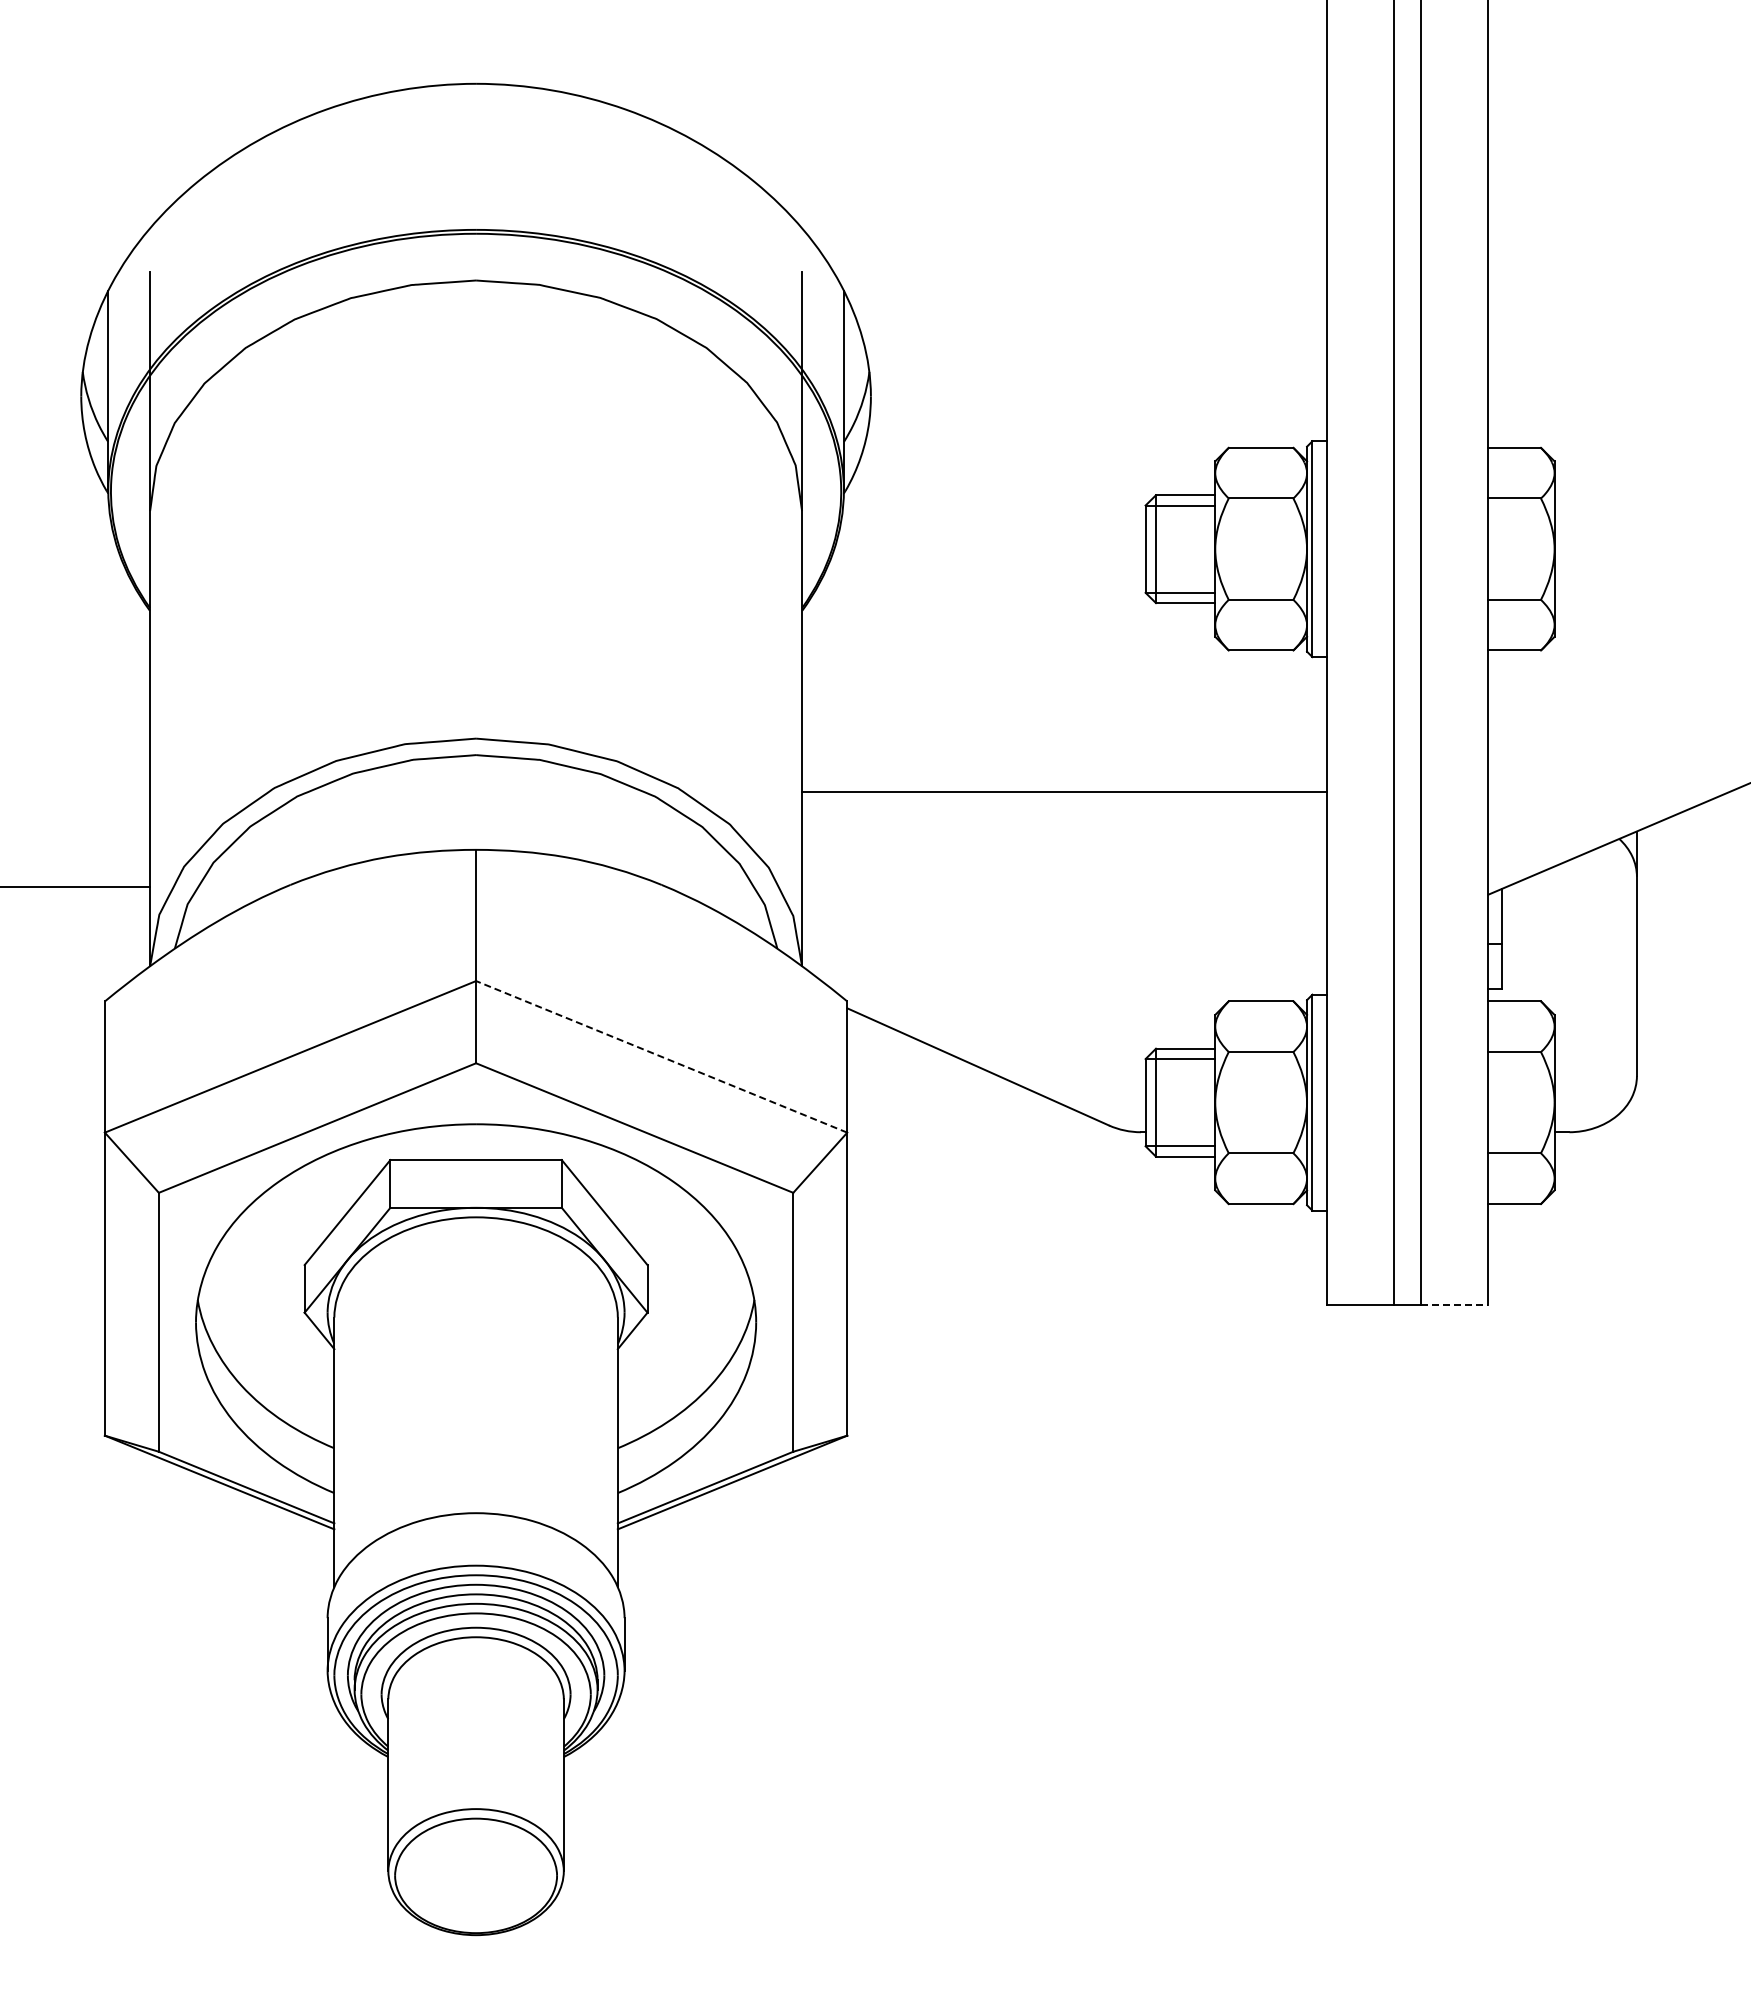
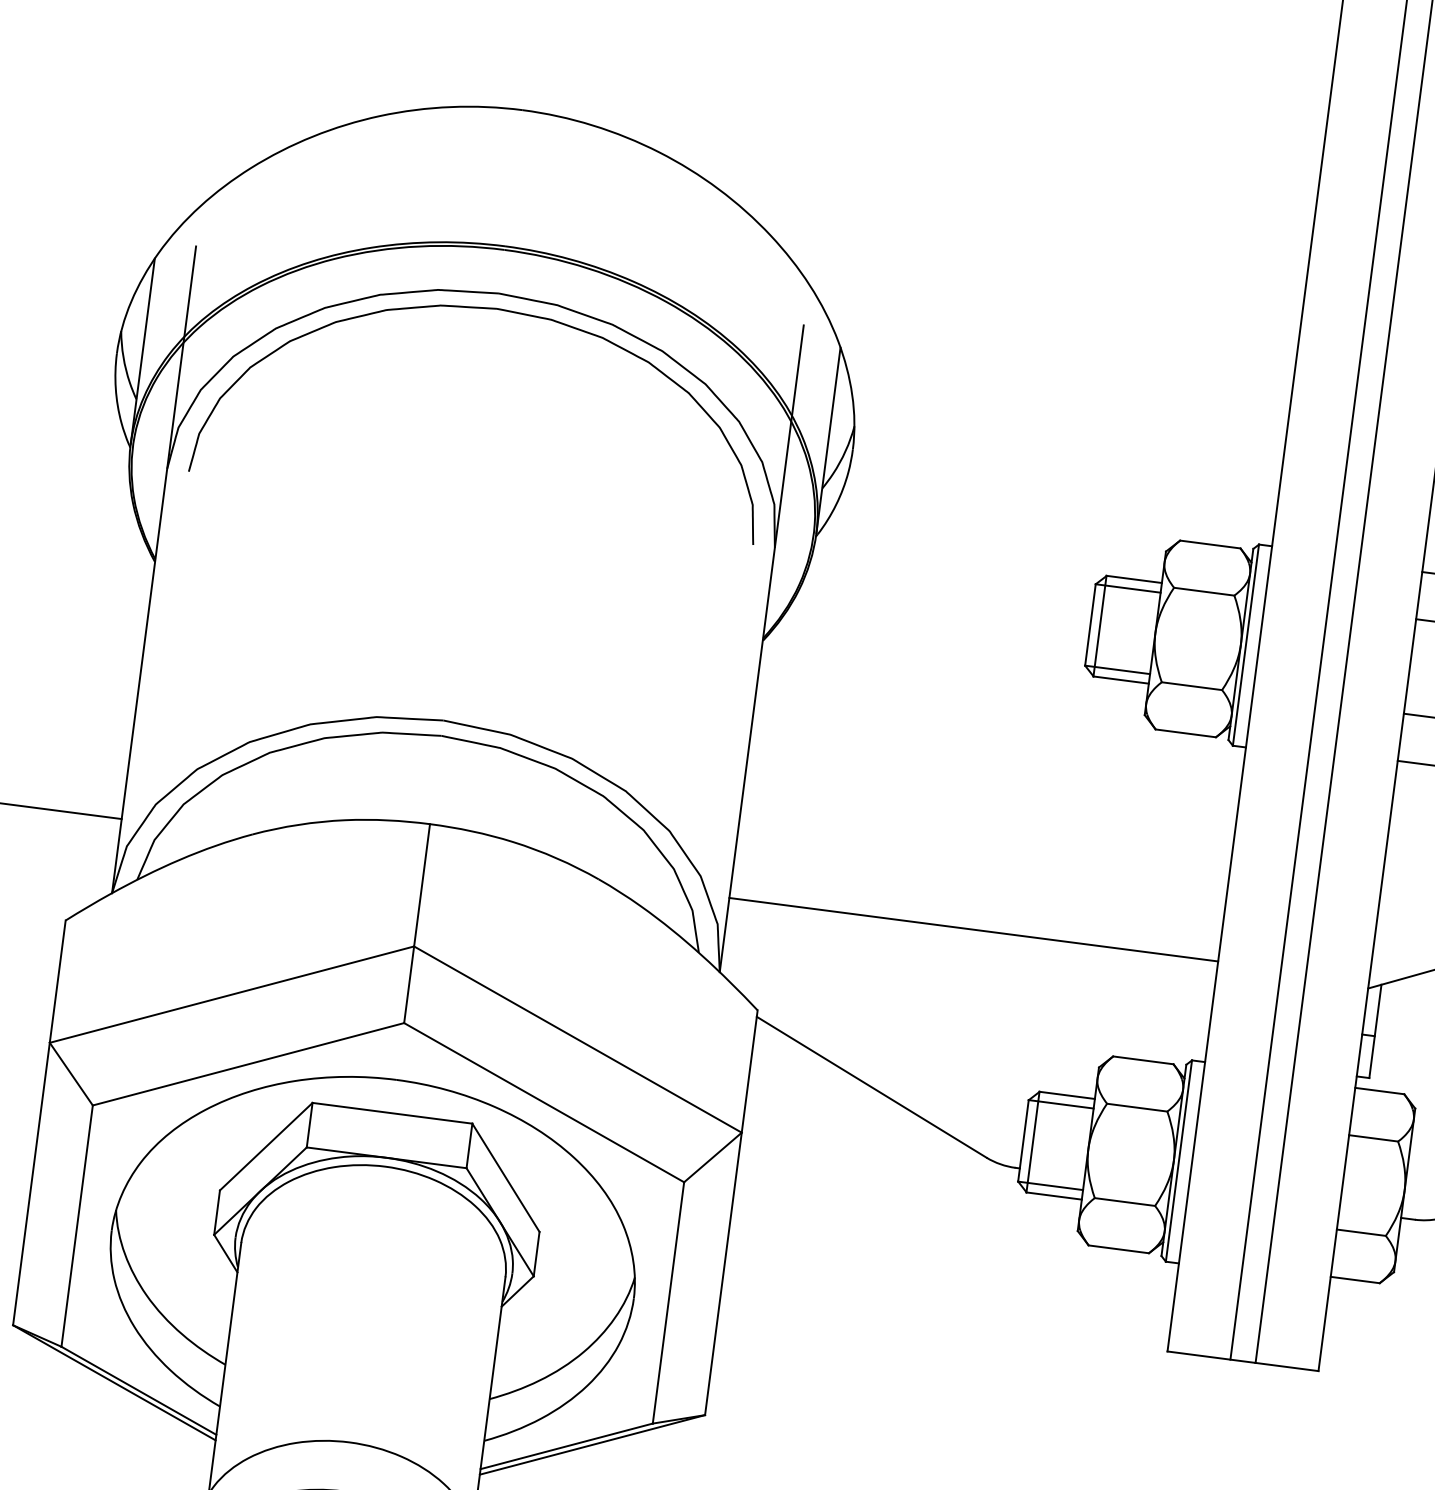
part: (472, 298) -> (493, 309), added
line: (1064, 791) -> (974, 929), moved
line: (661, 1056) -> (577, 1039), dashed -> solid
line: (1454, 1305) -> (1286, 1367), dashed -> solid

